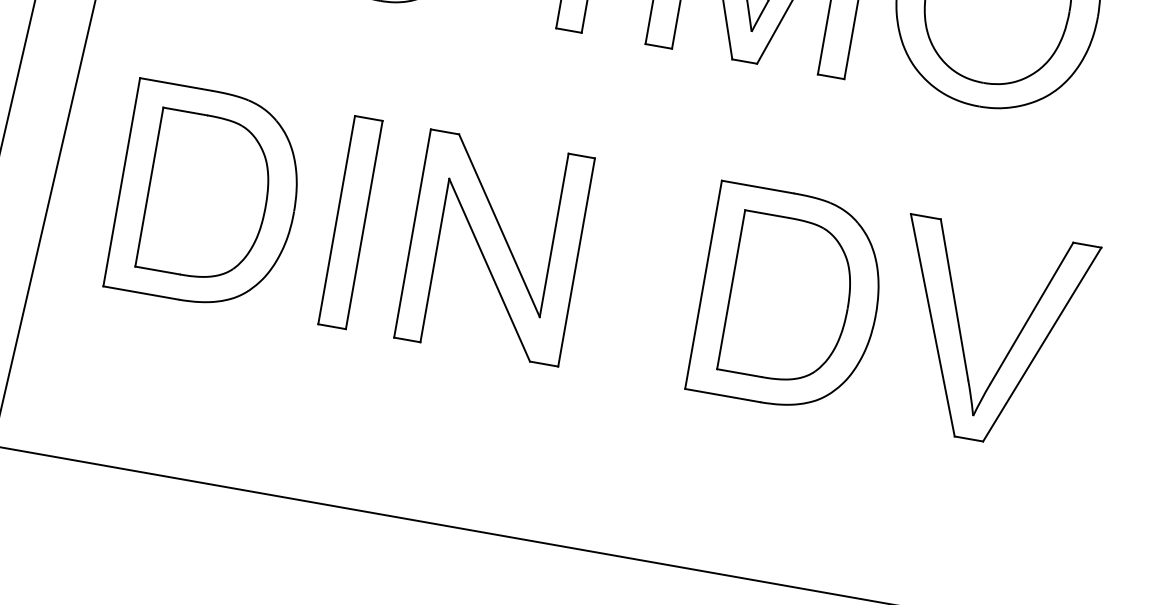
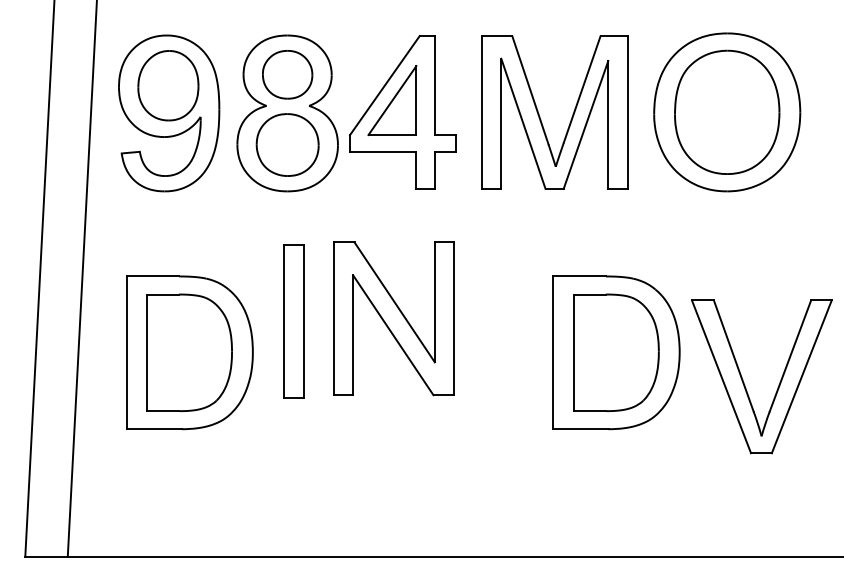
part: (349, 221) -> (293, 321), moved
part: (493, 247) -> (393, 318), moved
part: (962, 338) -> (744, 382), moved

